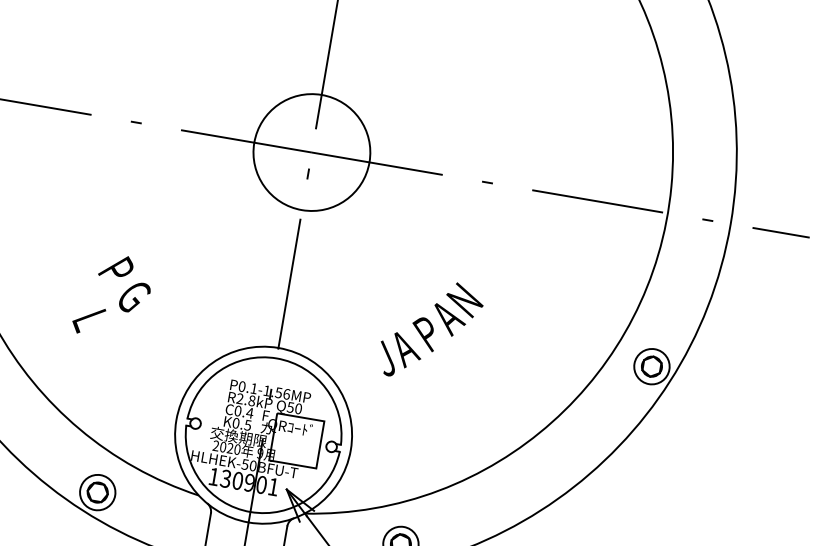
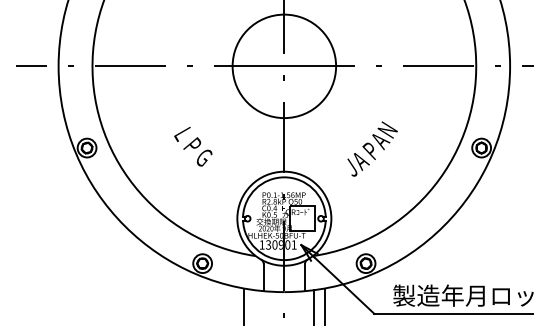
circle: (312, 152) -> (284, 66), size x1.67
text: (88, 320) -> (182, 134), moved
text: (430, 329) -> (372, 148), moved

